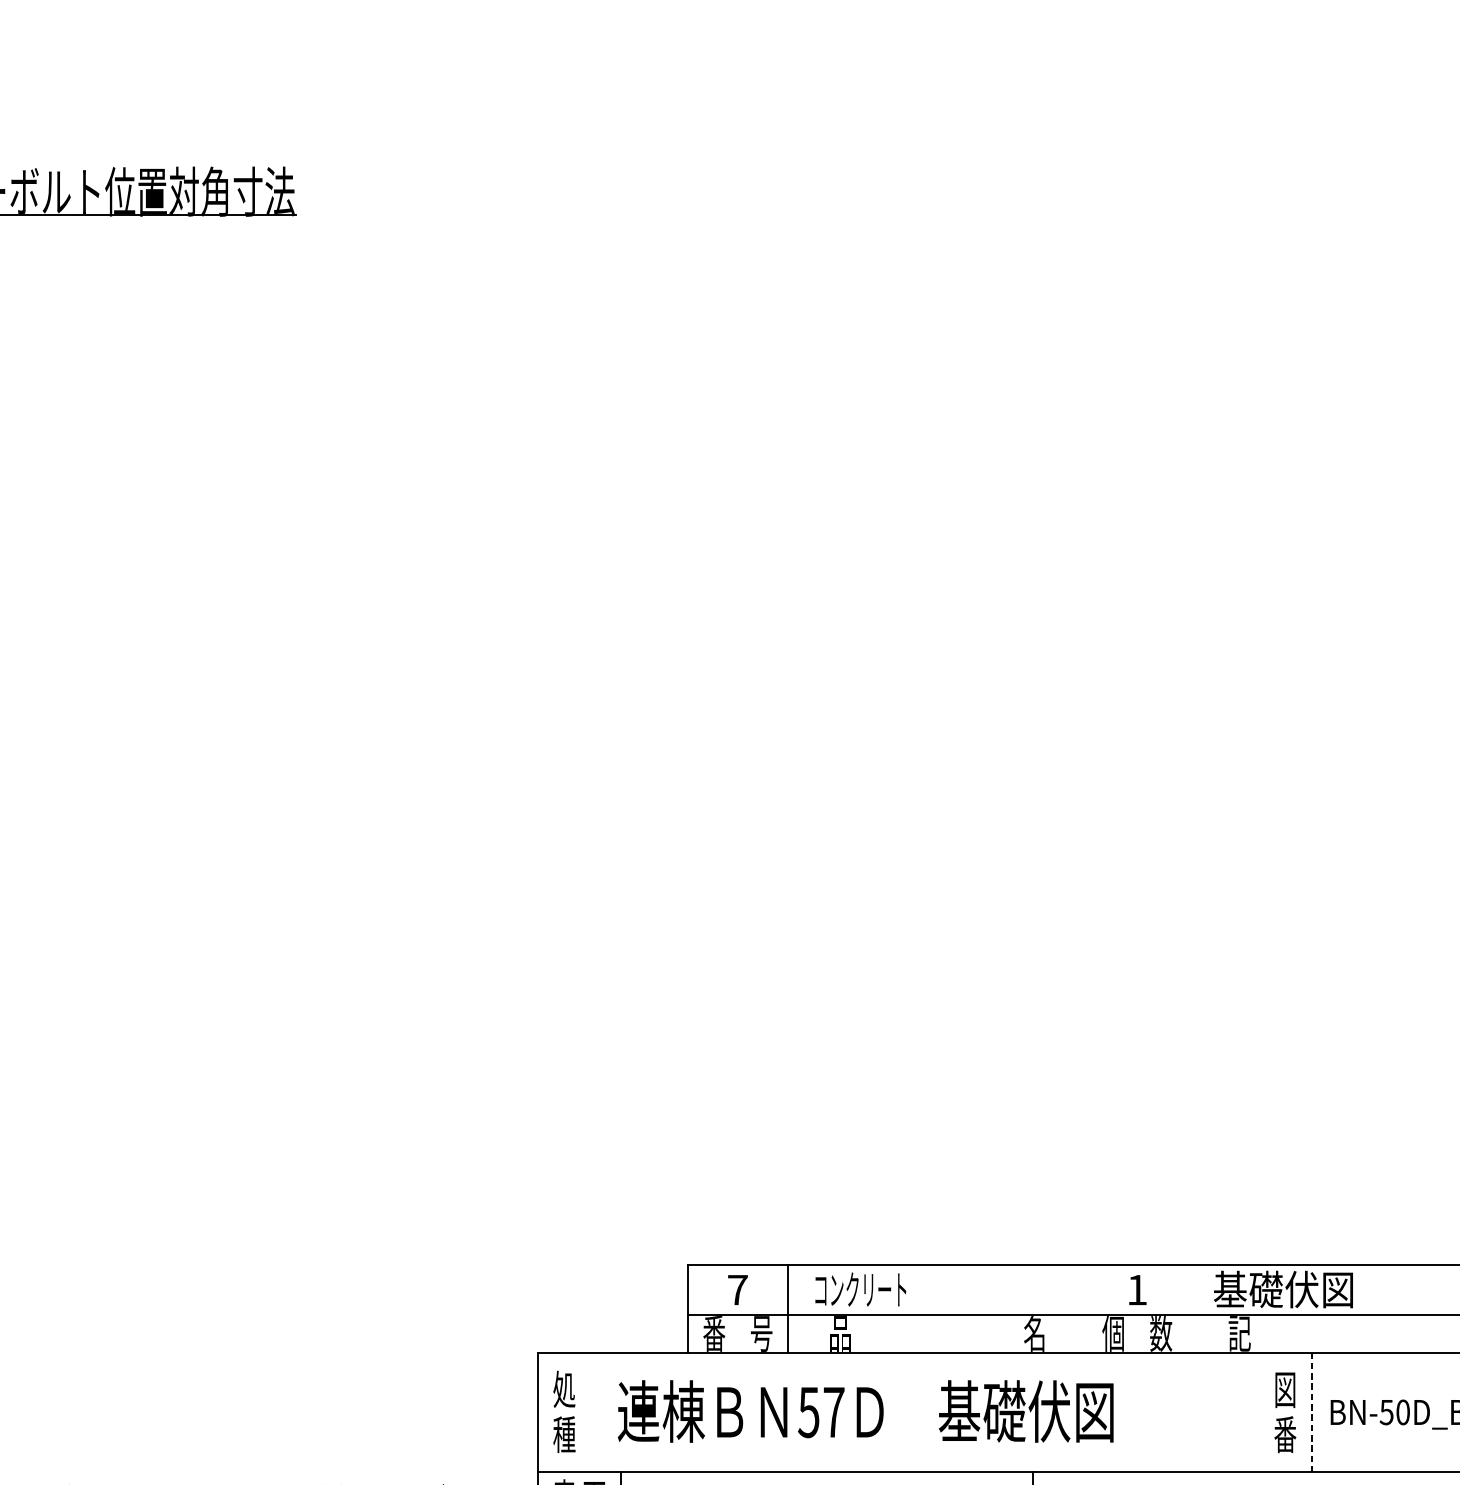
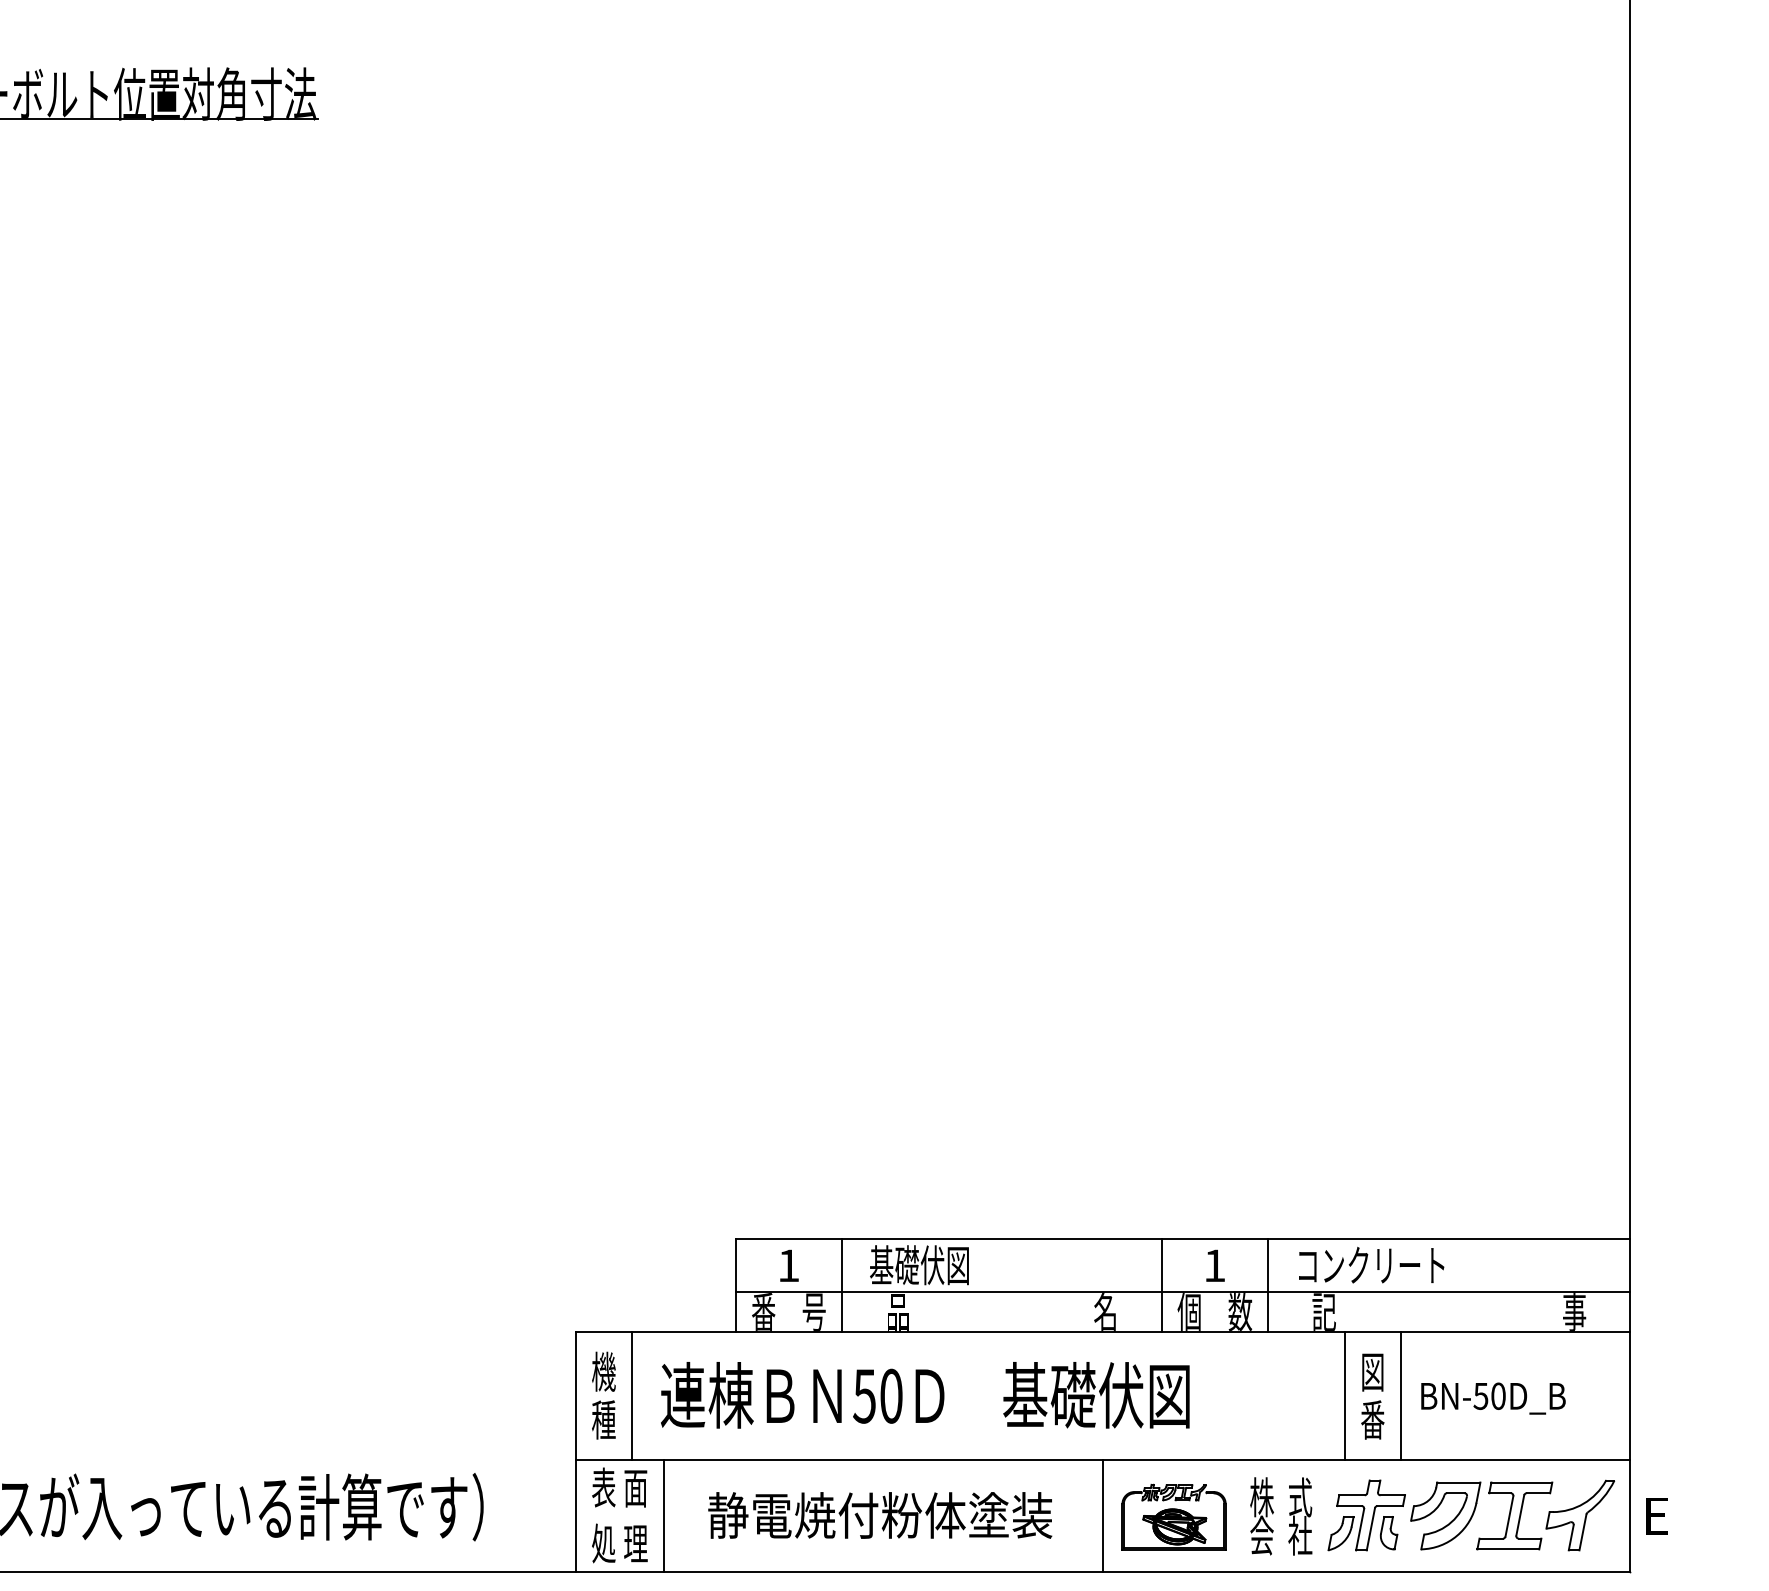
text: (737, 1289) -> (788, 1265), 7 -> 1
text: (860, 1289) -> (919, 1265), コンクリート -> 基礎伏図
text: (1283, 1289) -> (1370, 1265), 基礎伏図 -> コンクリート
line: (1087, 1308) -> (1161, 1285), added
line: (1187, 1308) -> (1268, 1285), added
text: (564, 1389) -> (603, 1371), 処 -> 機
text: (834, 1411) -> (891, 1395), 57 -> 50
line: (590, 1412) -> (631, 1396), added
line: (1258, 1412) -> (1344, 1396), added
line: (1311, 1412) -> (1400, 1396), dashed -> solid

